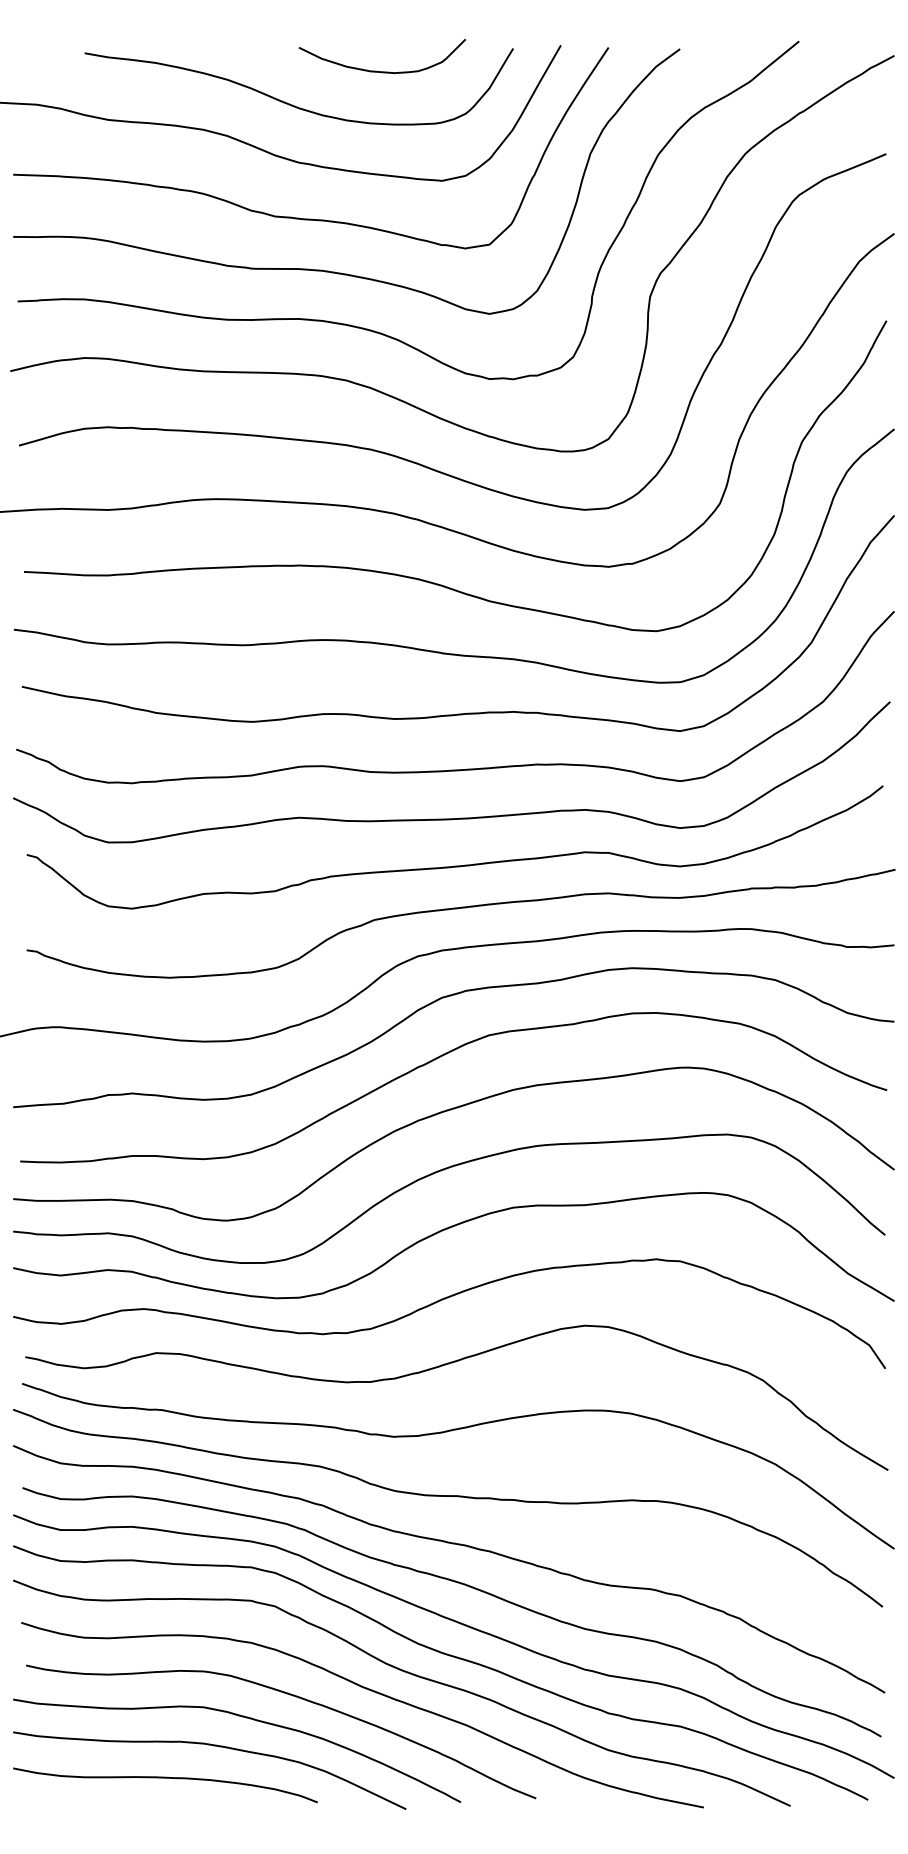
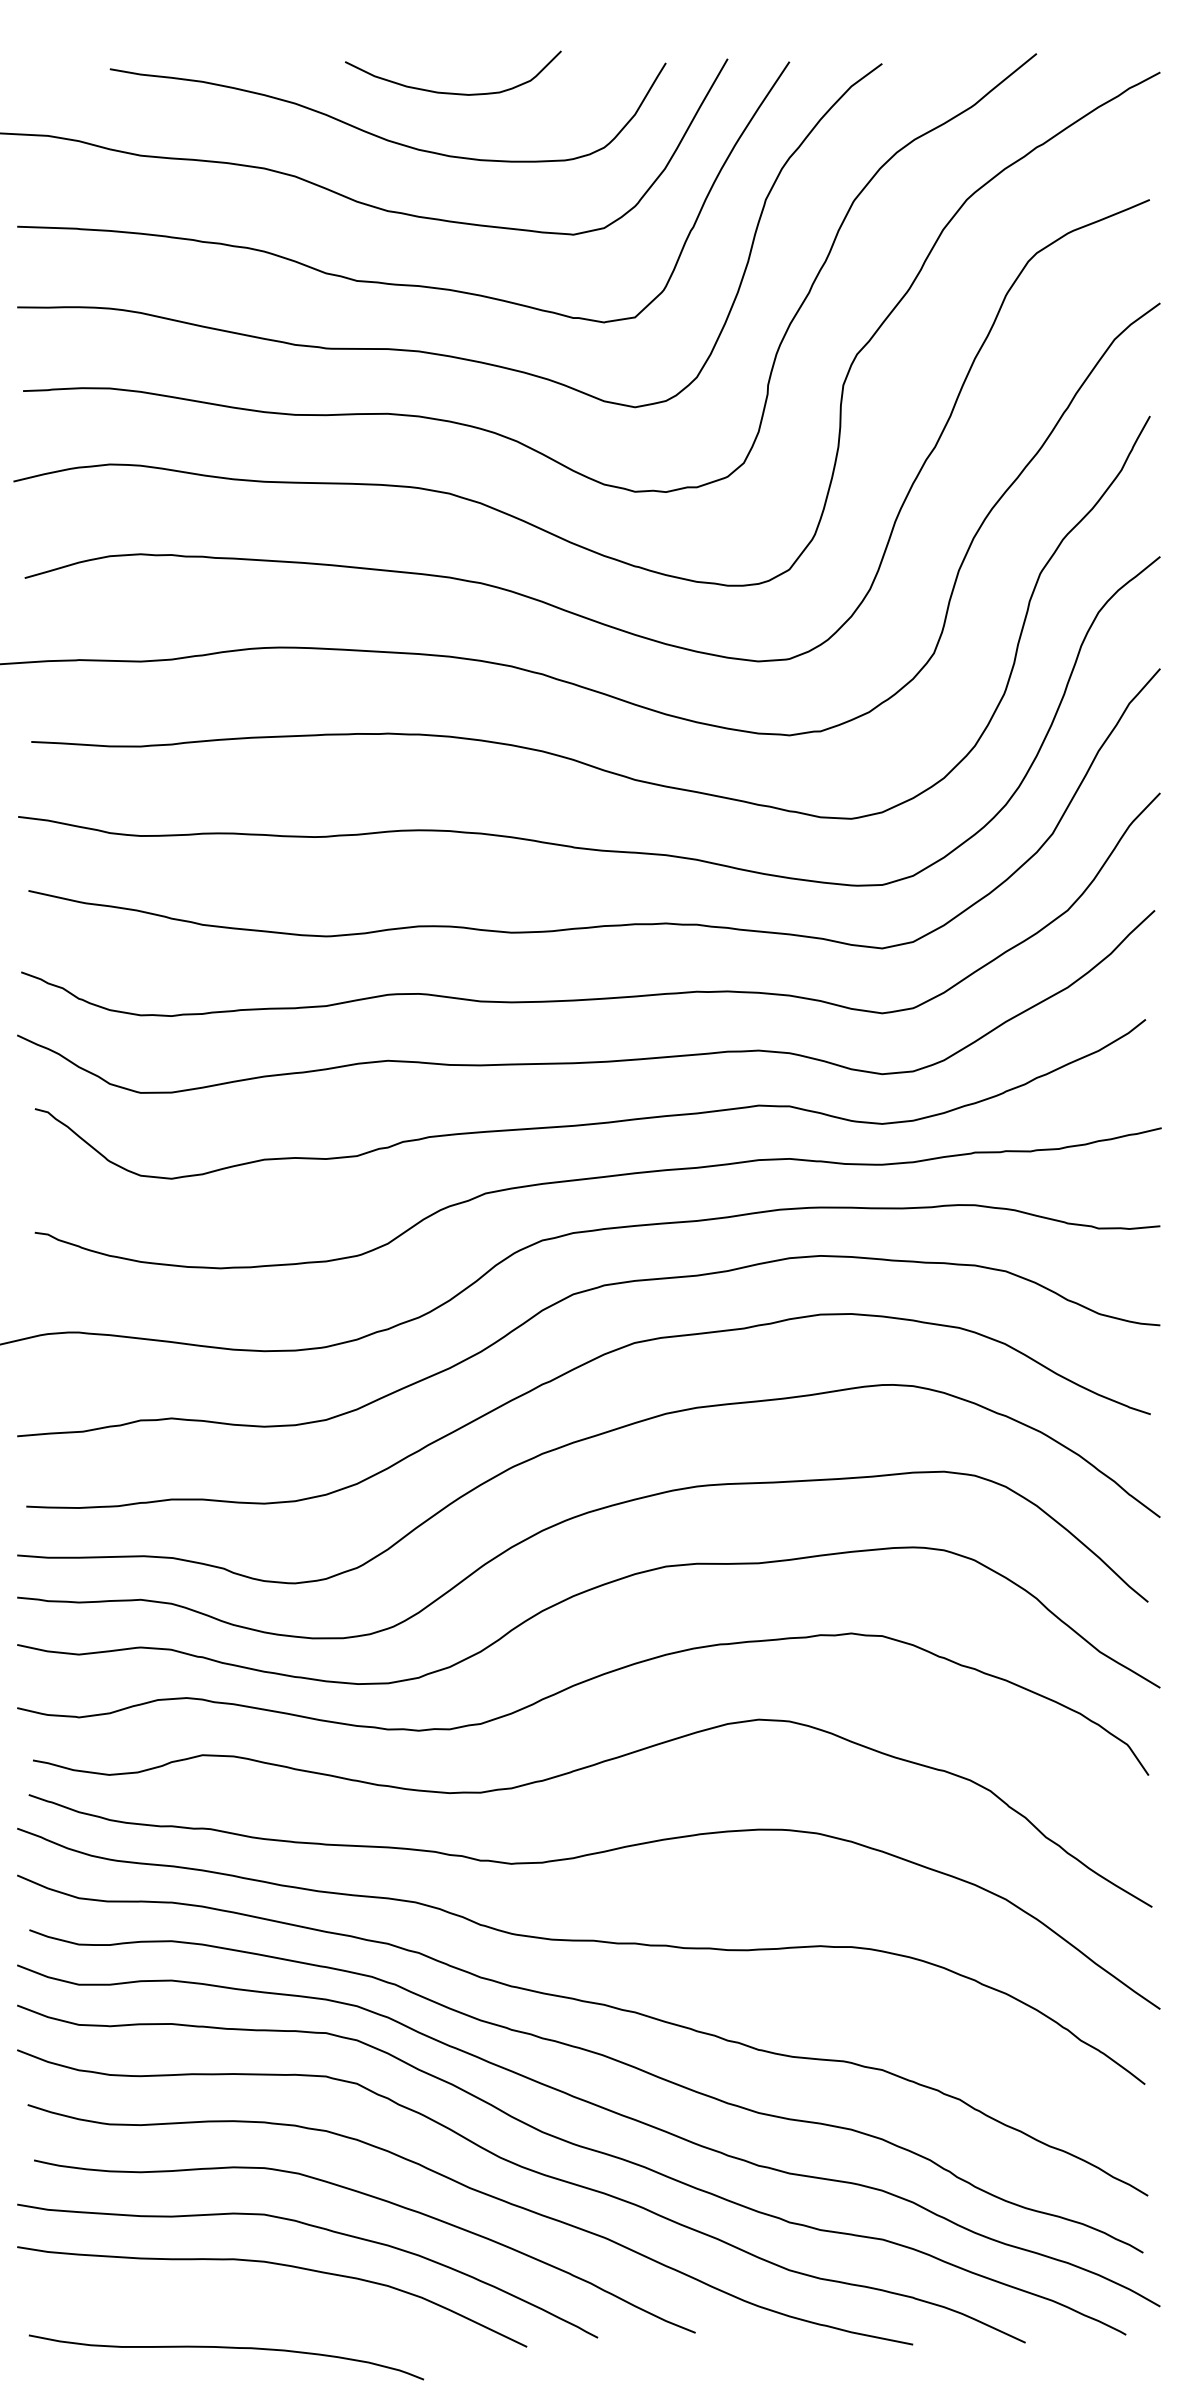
curve: (376, 70) -> (445, 91), moved
curve: (165, 1778) -> (226, 2348), moved

